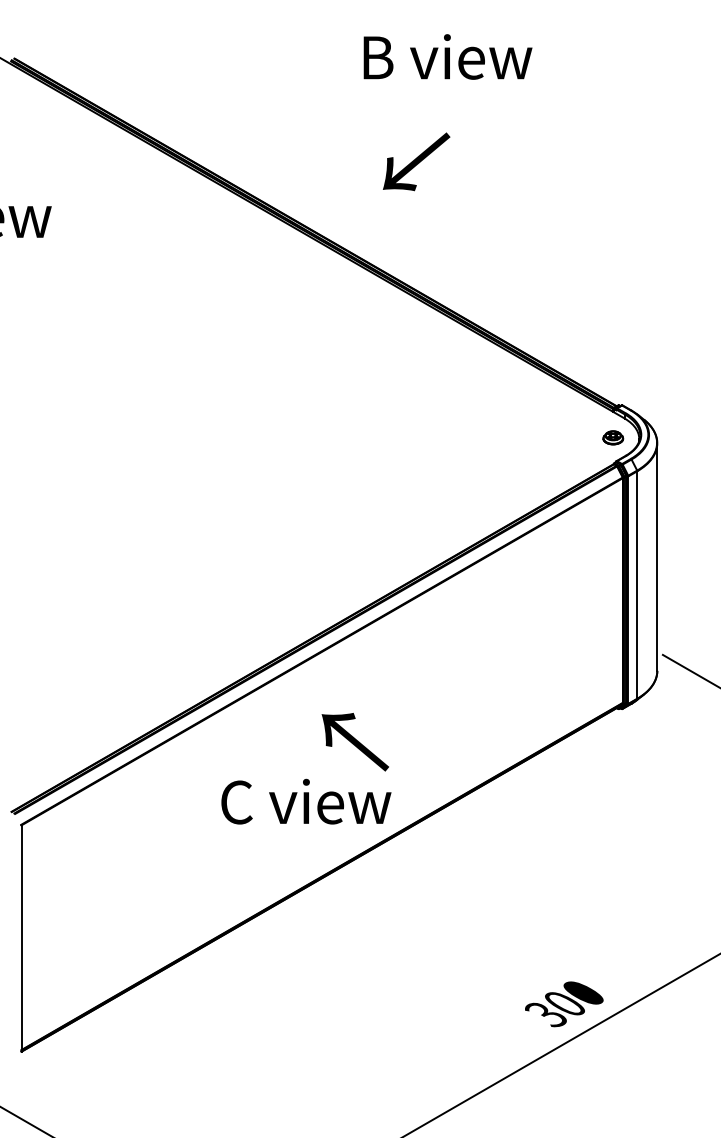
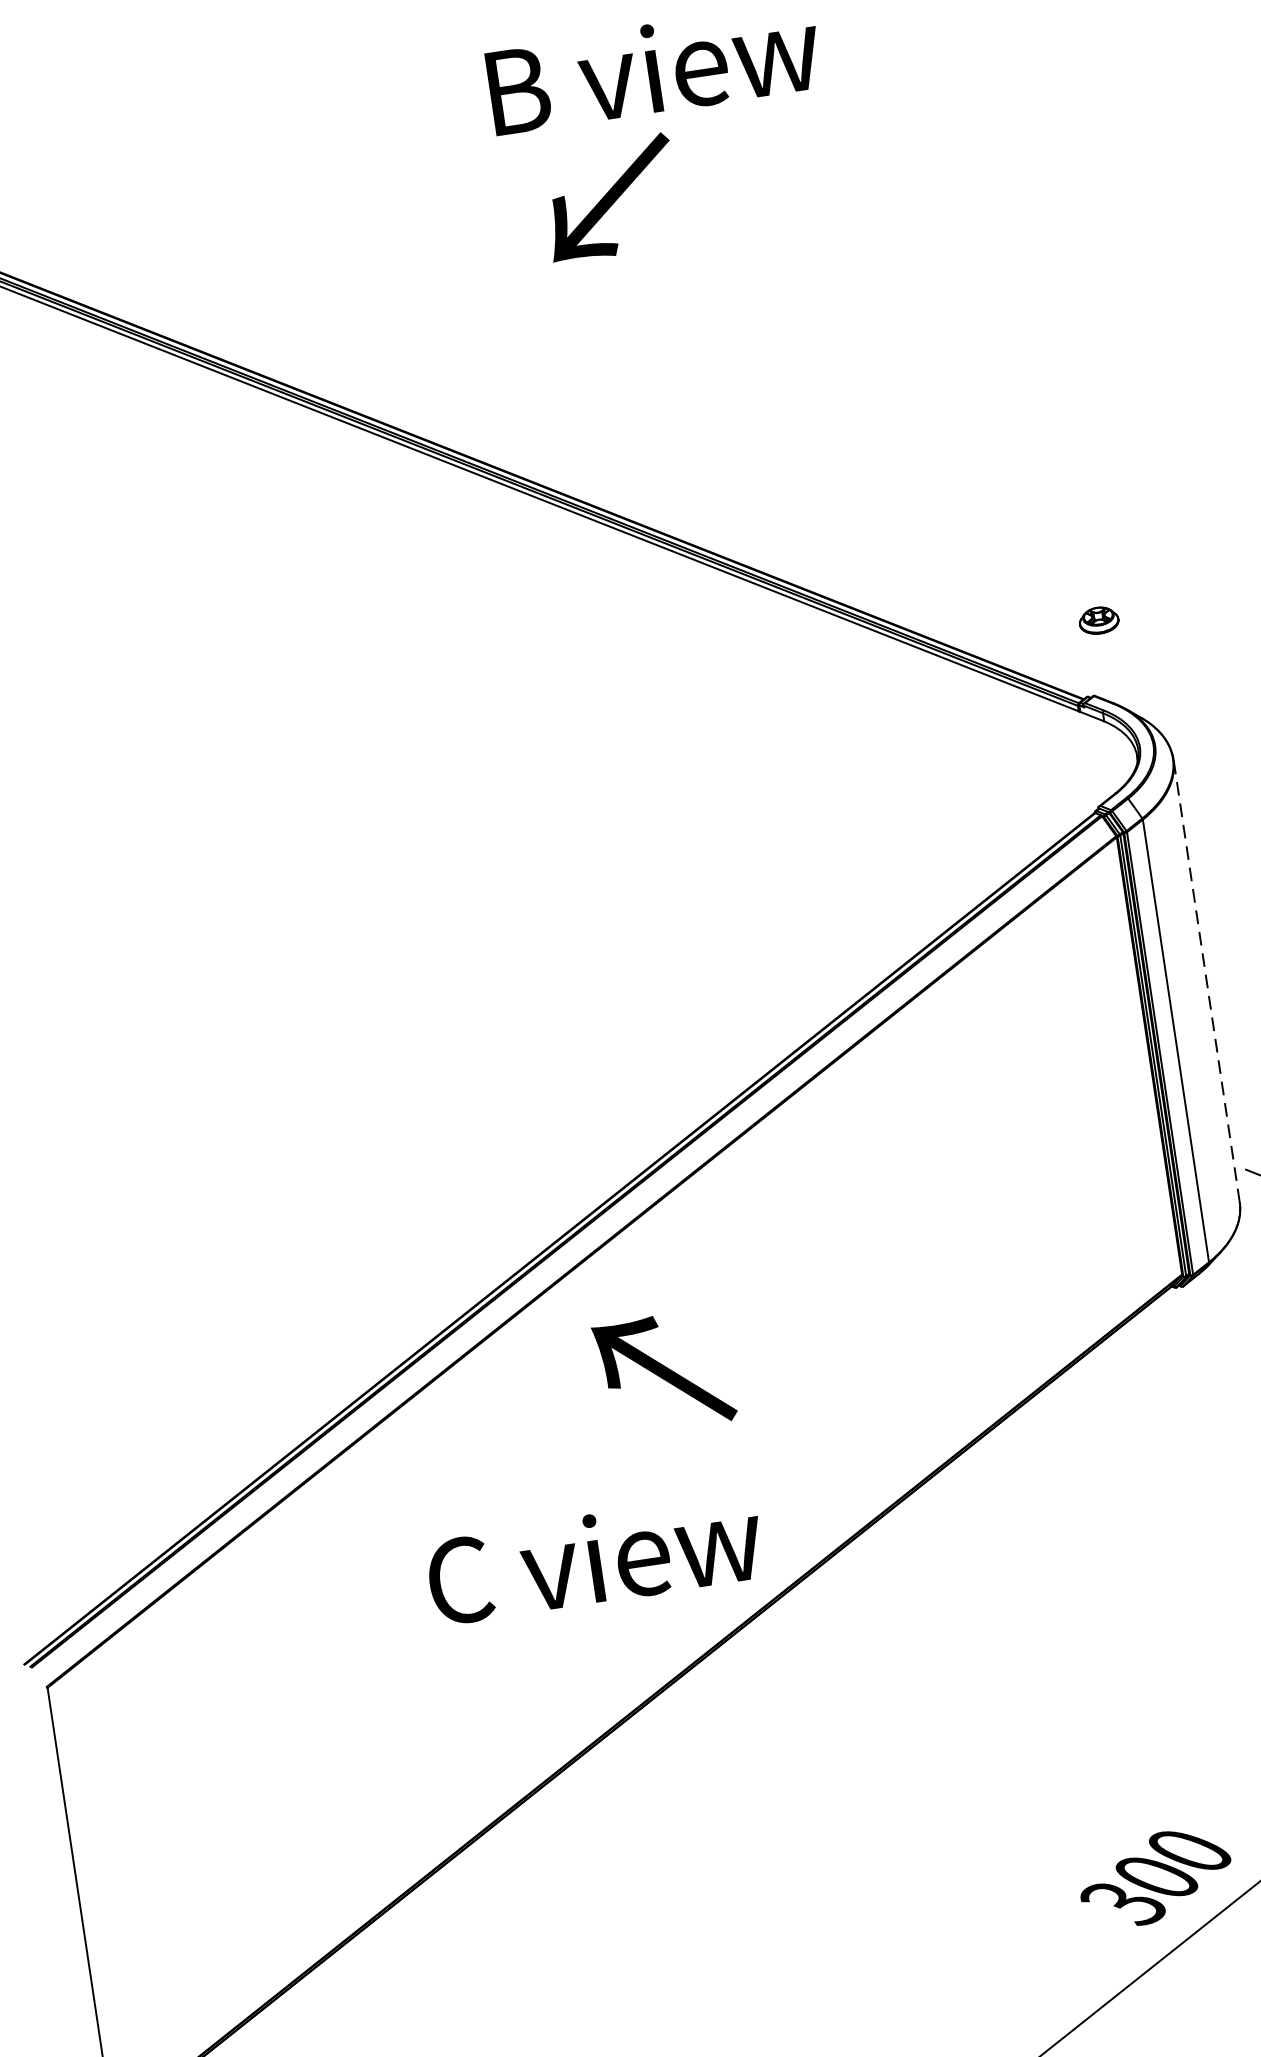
text: (416, 161) -> (610, 197), moved
part: (613, 437) -> (1099, 619), moved
line: (657, 557) -> (1207, 981), solid -> dashed
text: (354, 742) -> (662, 1373), moved

